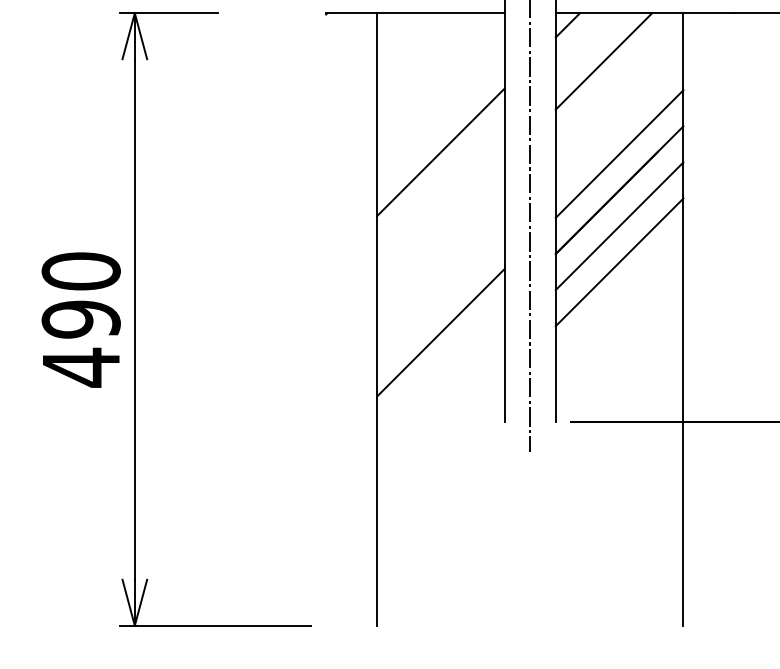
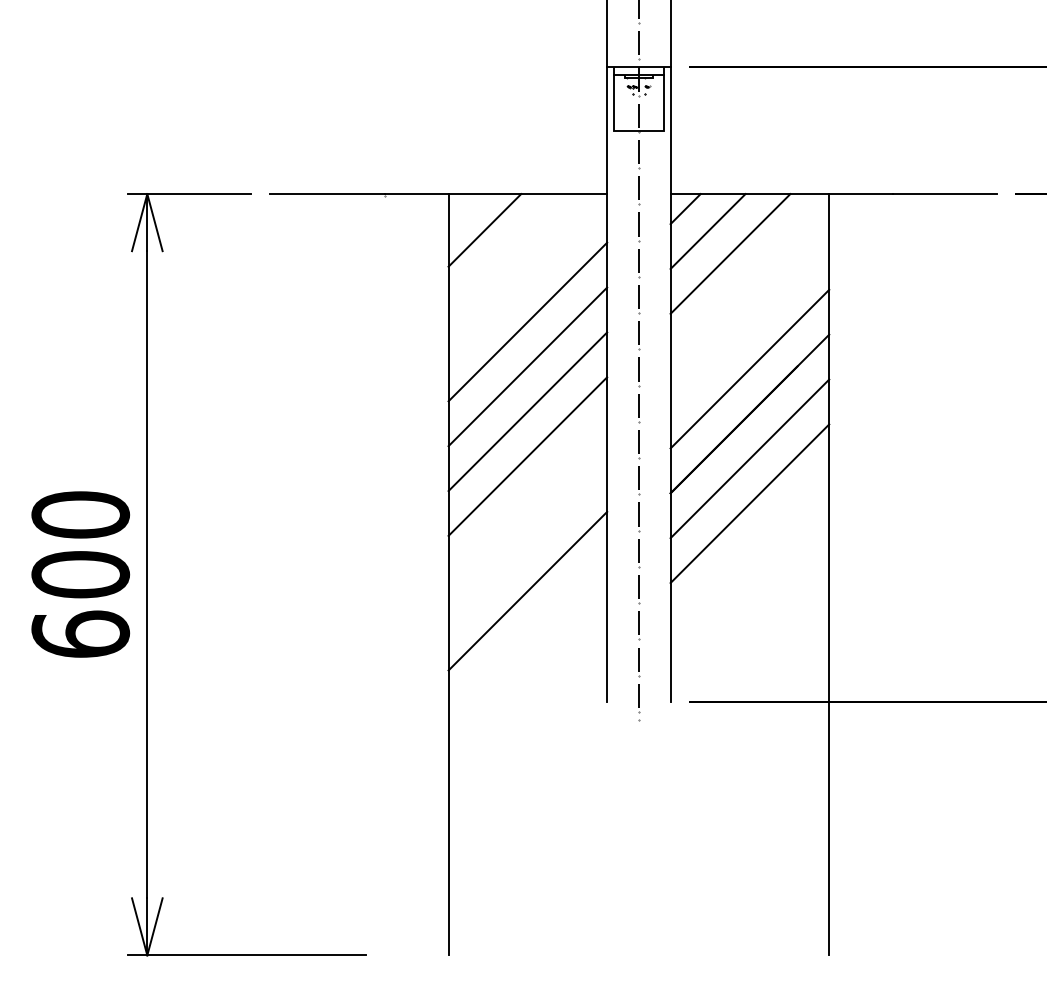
line: (279, 13) -> (327, 194), added
line: (406, 42) -> (484, 230), added
line: (585, 43) -> (707, 231), added
line: (440, 115) -> (527, 321), added
line: (440, 188) -> (527, 411), added
line: (440, 224) -> (527, 456), added
text: (81, 344) -> (80, 605), 490 -> 600

